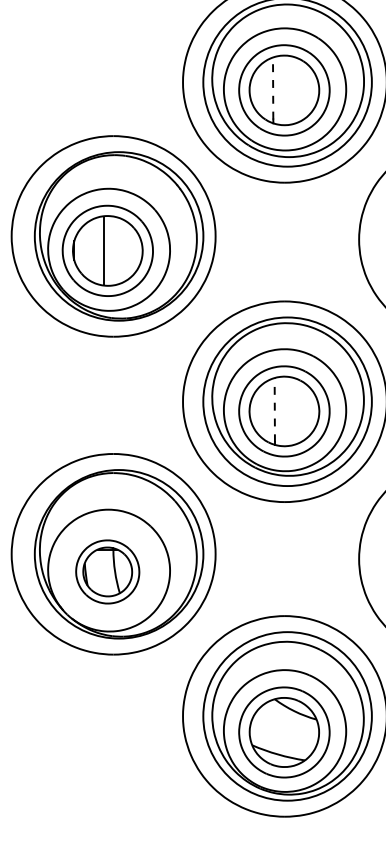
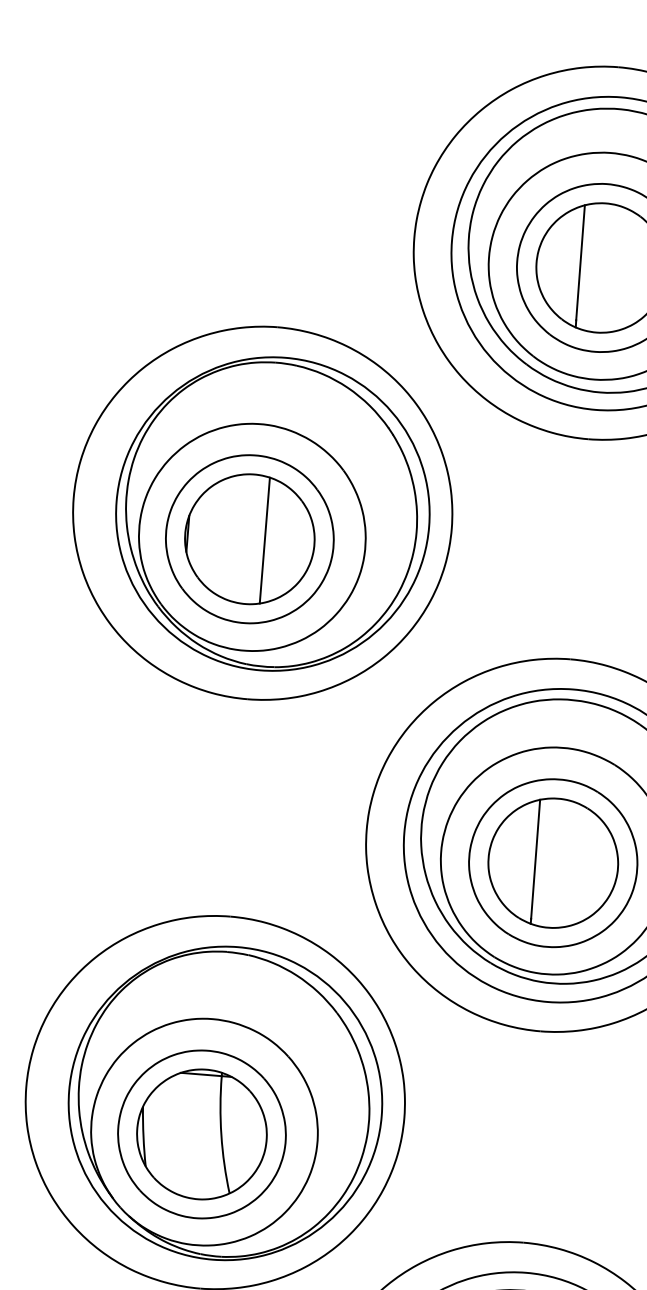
line: (273, 88) -> (581, 262), dashed -> solid
line: (103, 250) -> (264, 539), moved
line: (274, 409) -> (535, 858), dashed -> solid
part: (107, 571) -> (201, 1133), size x1.43

